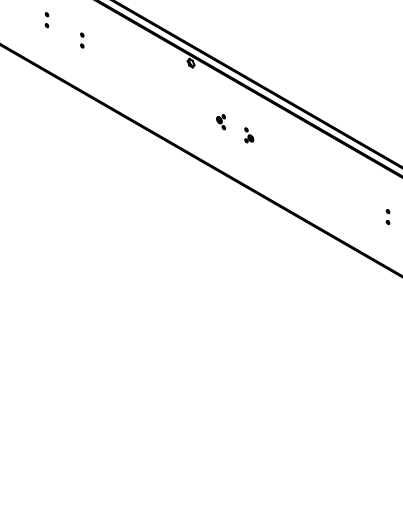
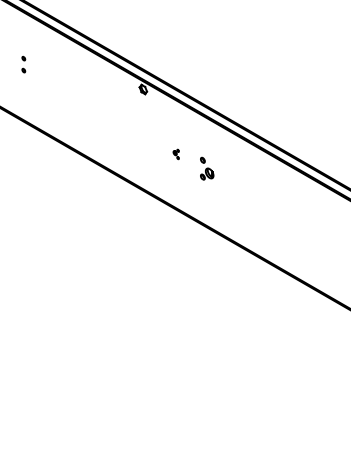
part: (220, 122) -> (175, 154), size x0.6
part: (249, 135) -> (207, 168), size x1.4

